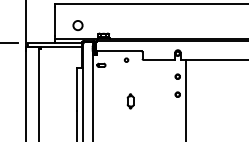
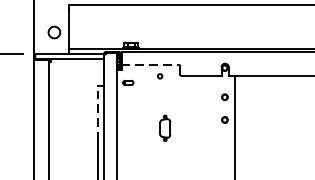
circle: (77, 25) -> (53, 32), moved
line: (118, 51) -> (149, 65), solid -> dashed
line: (77, 89) -> (98, 113), solid -> dashed
part: (130, 101) -> (165, 128), size x1.4

